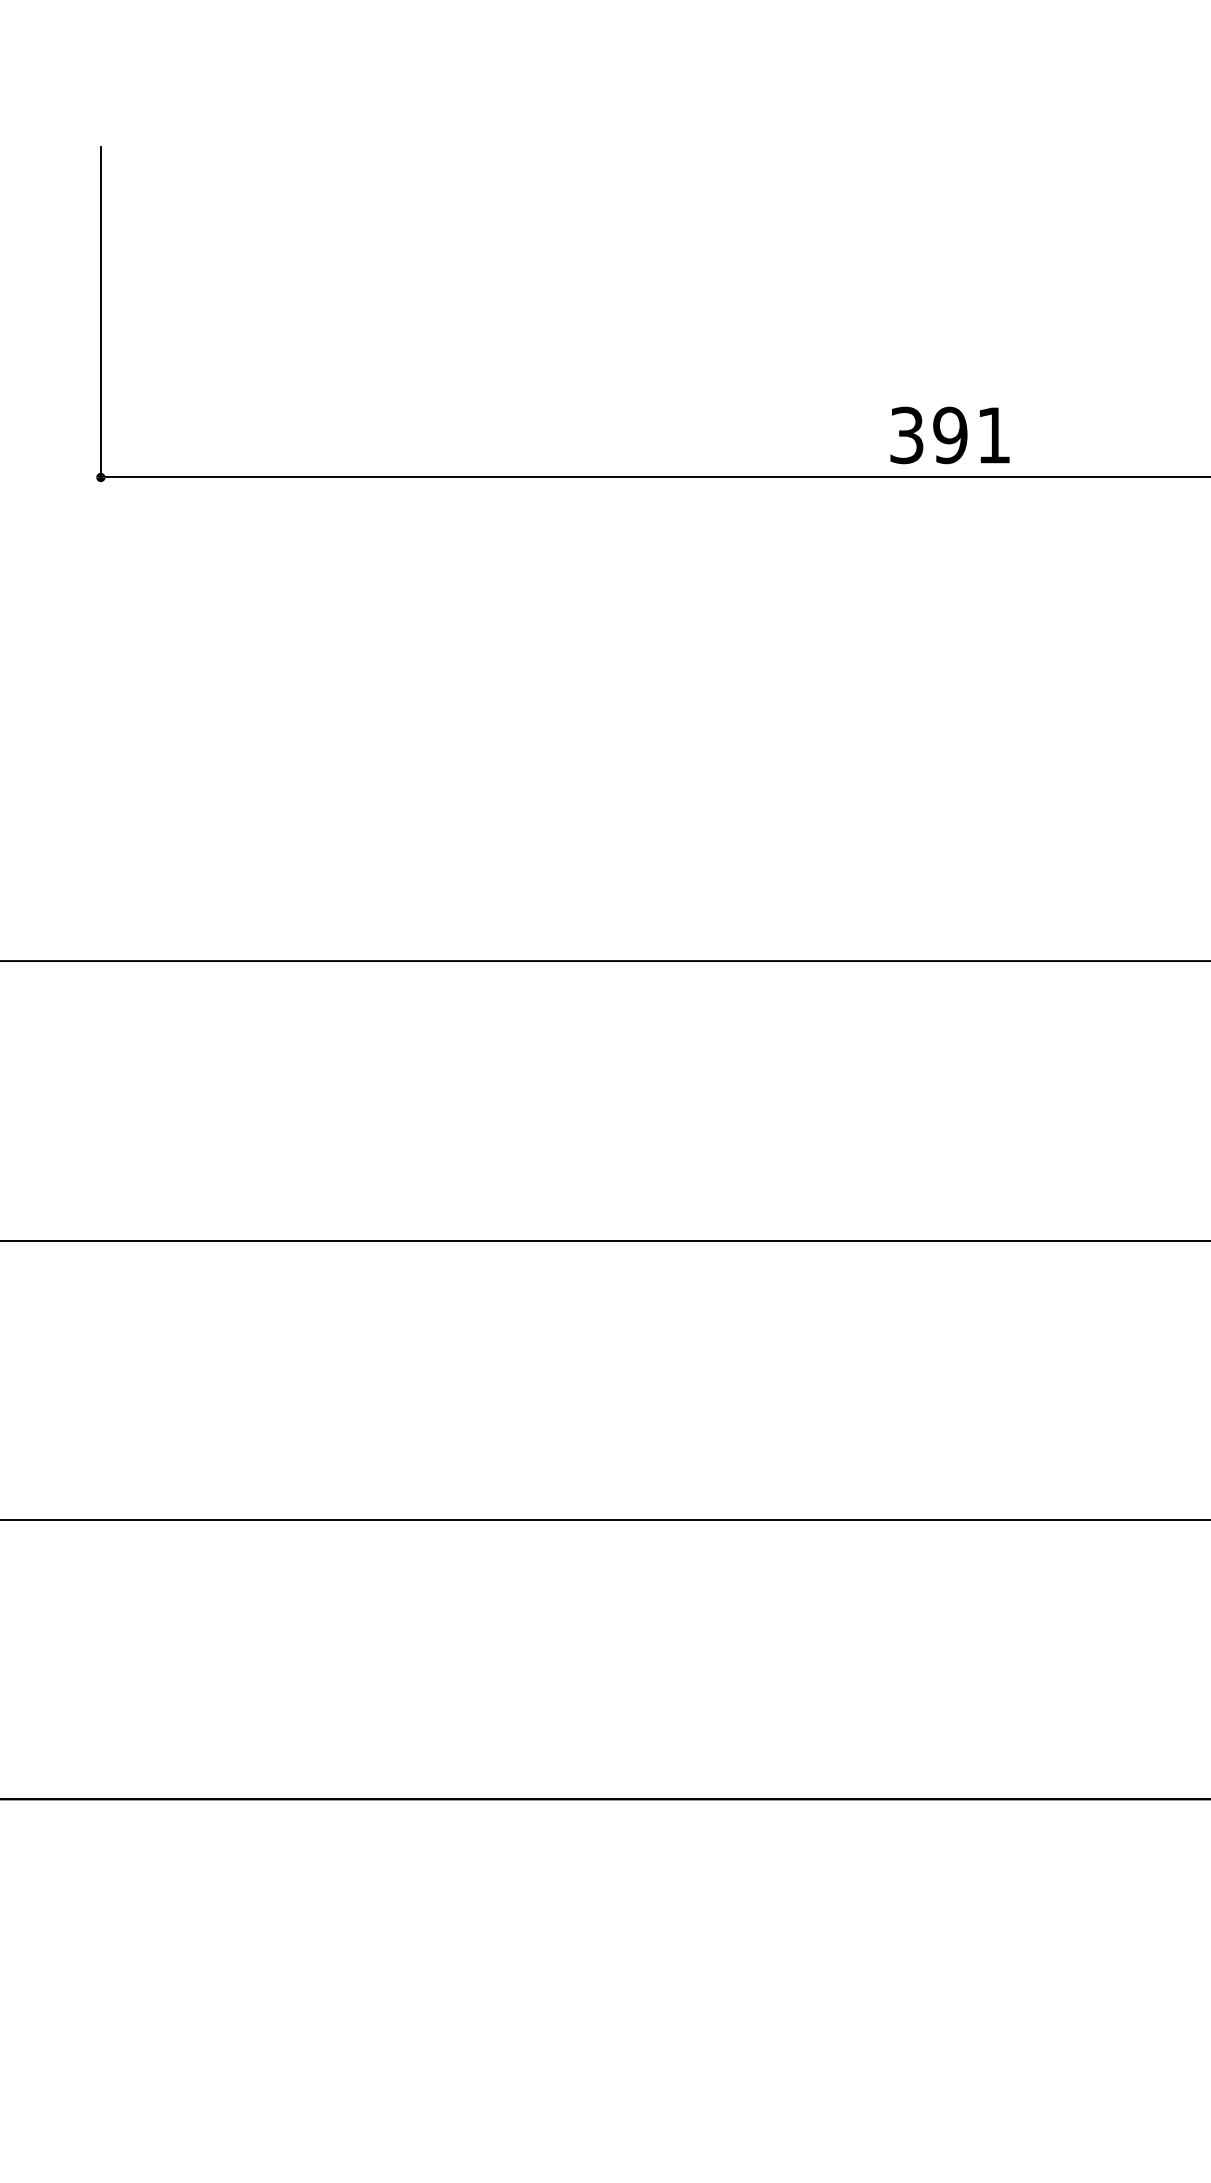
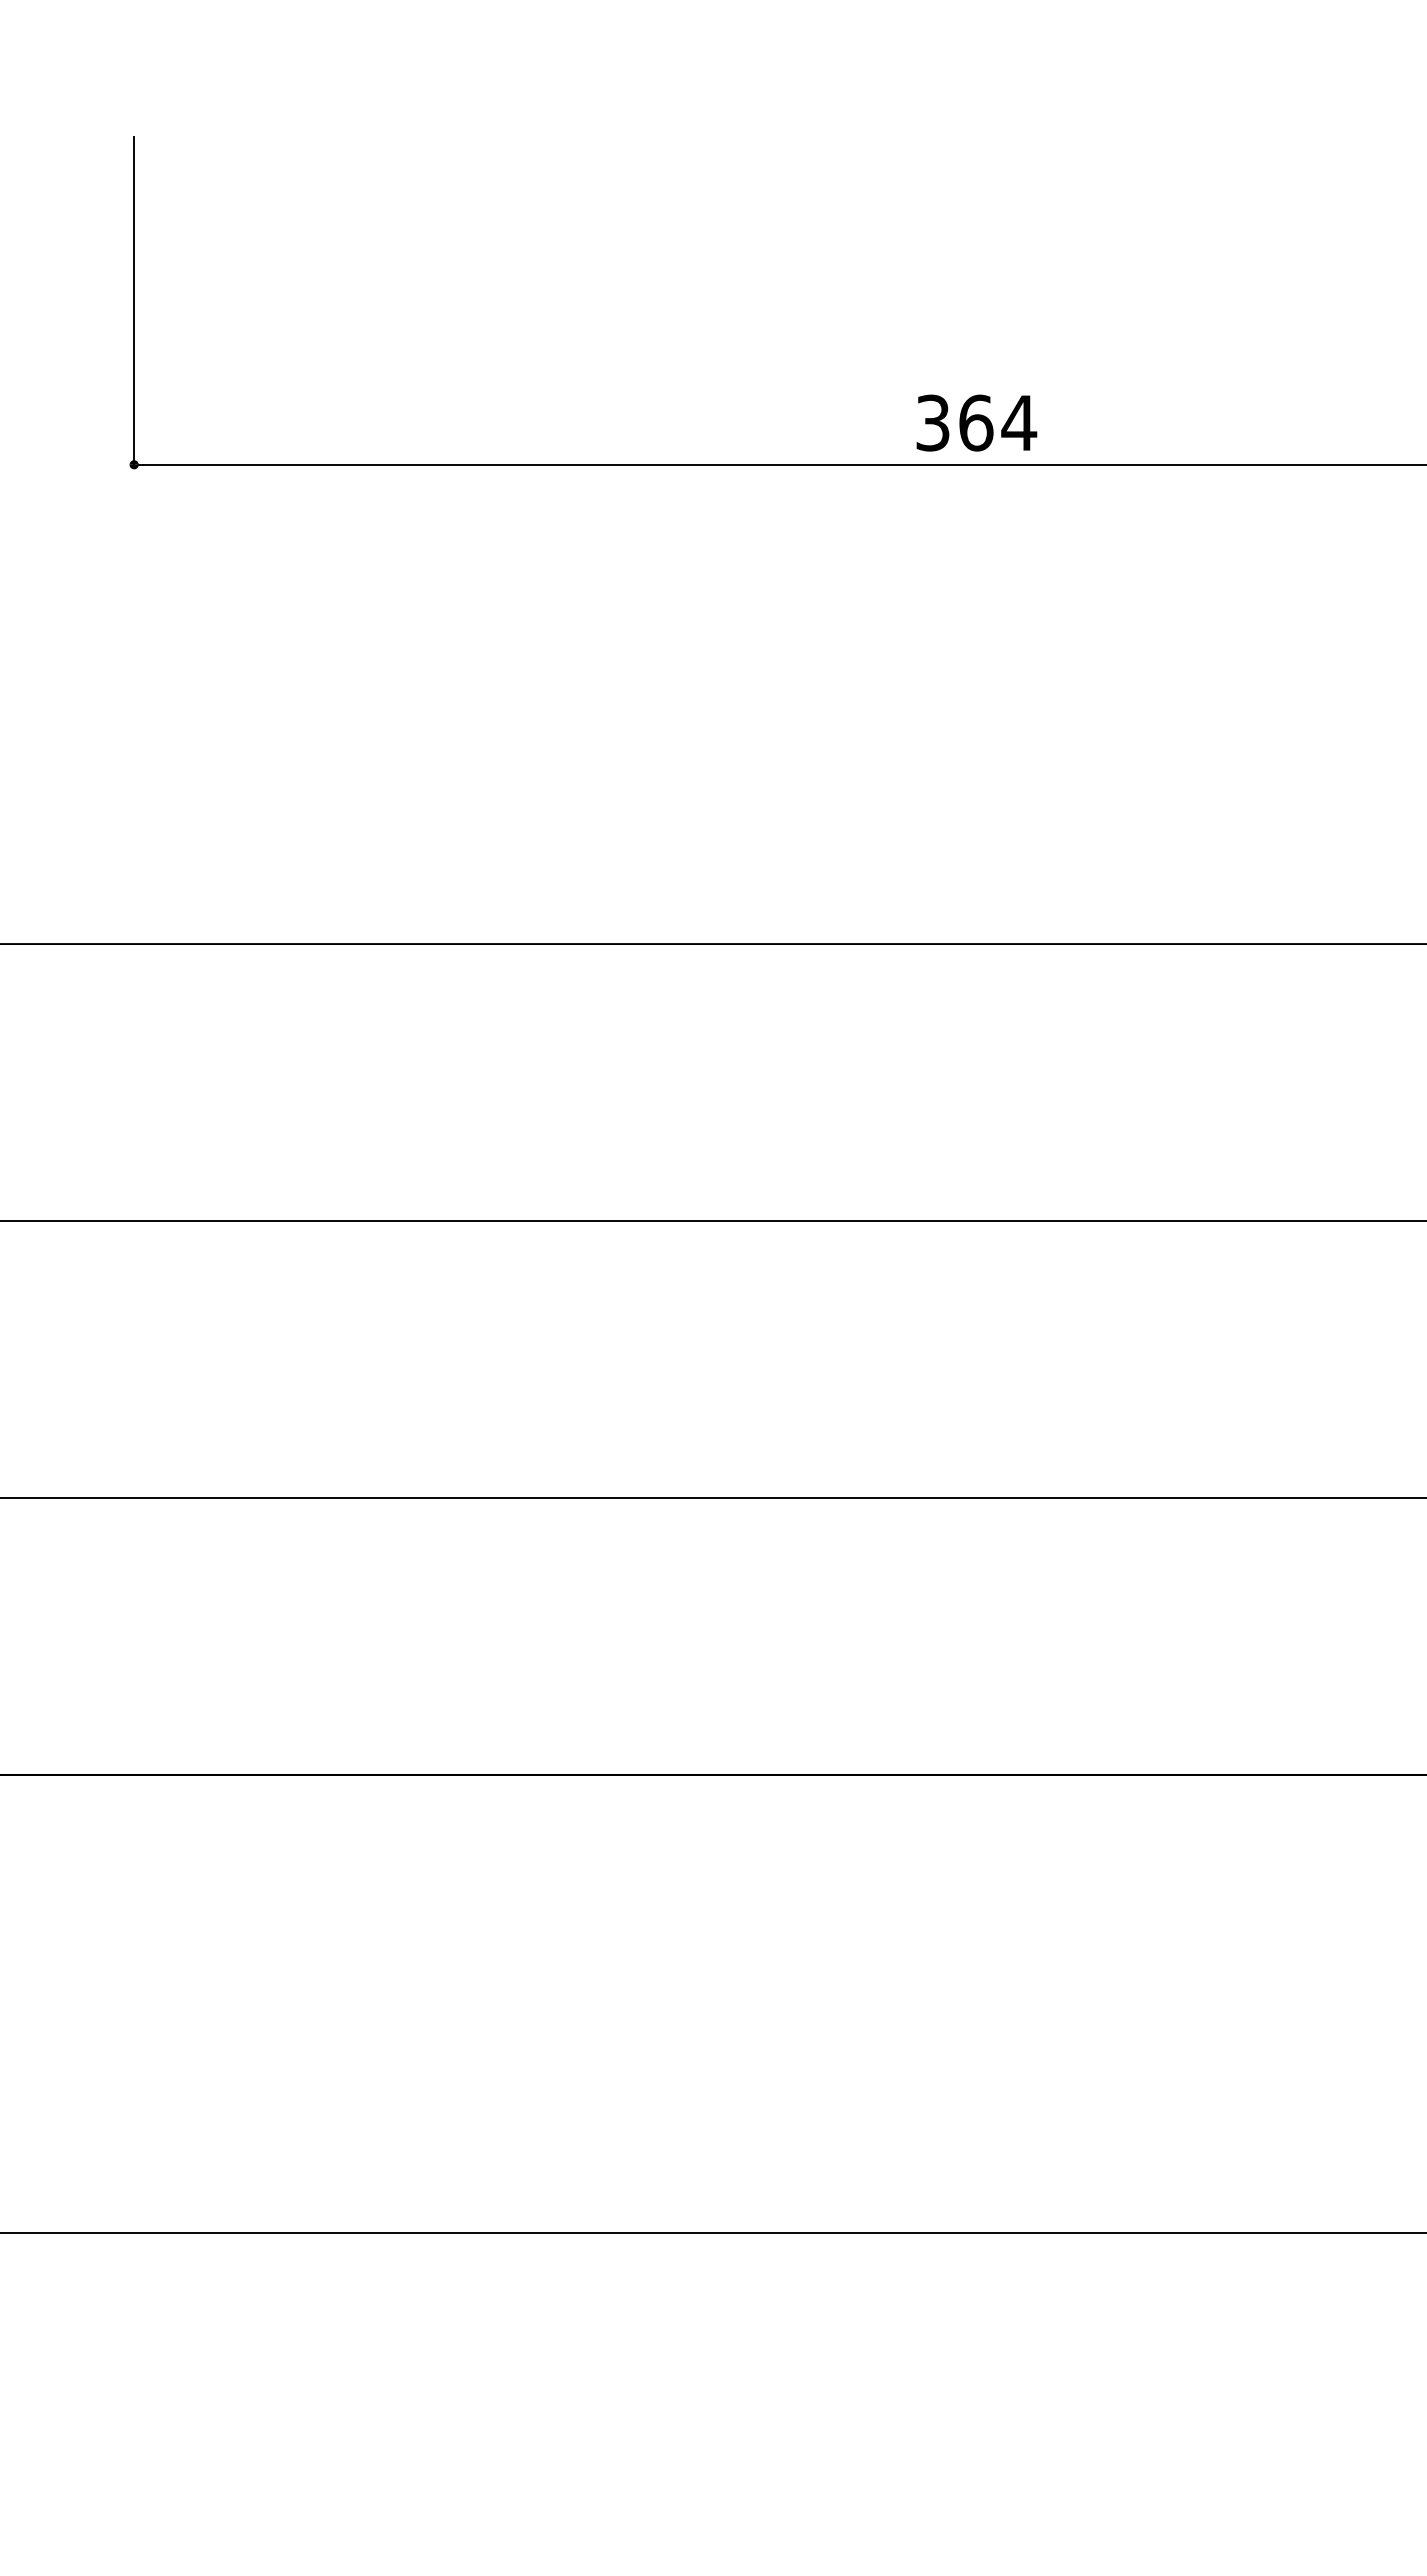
text: (972, 434) -> (998, 422), 391 -> 364

